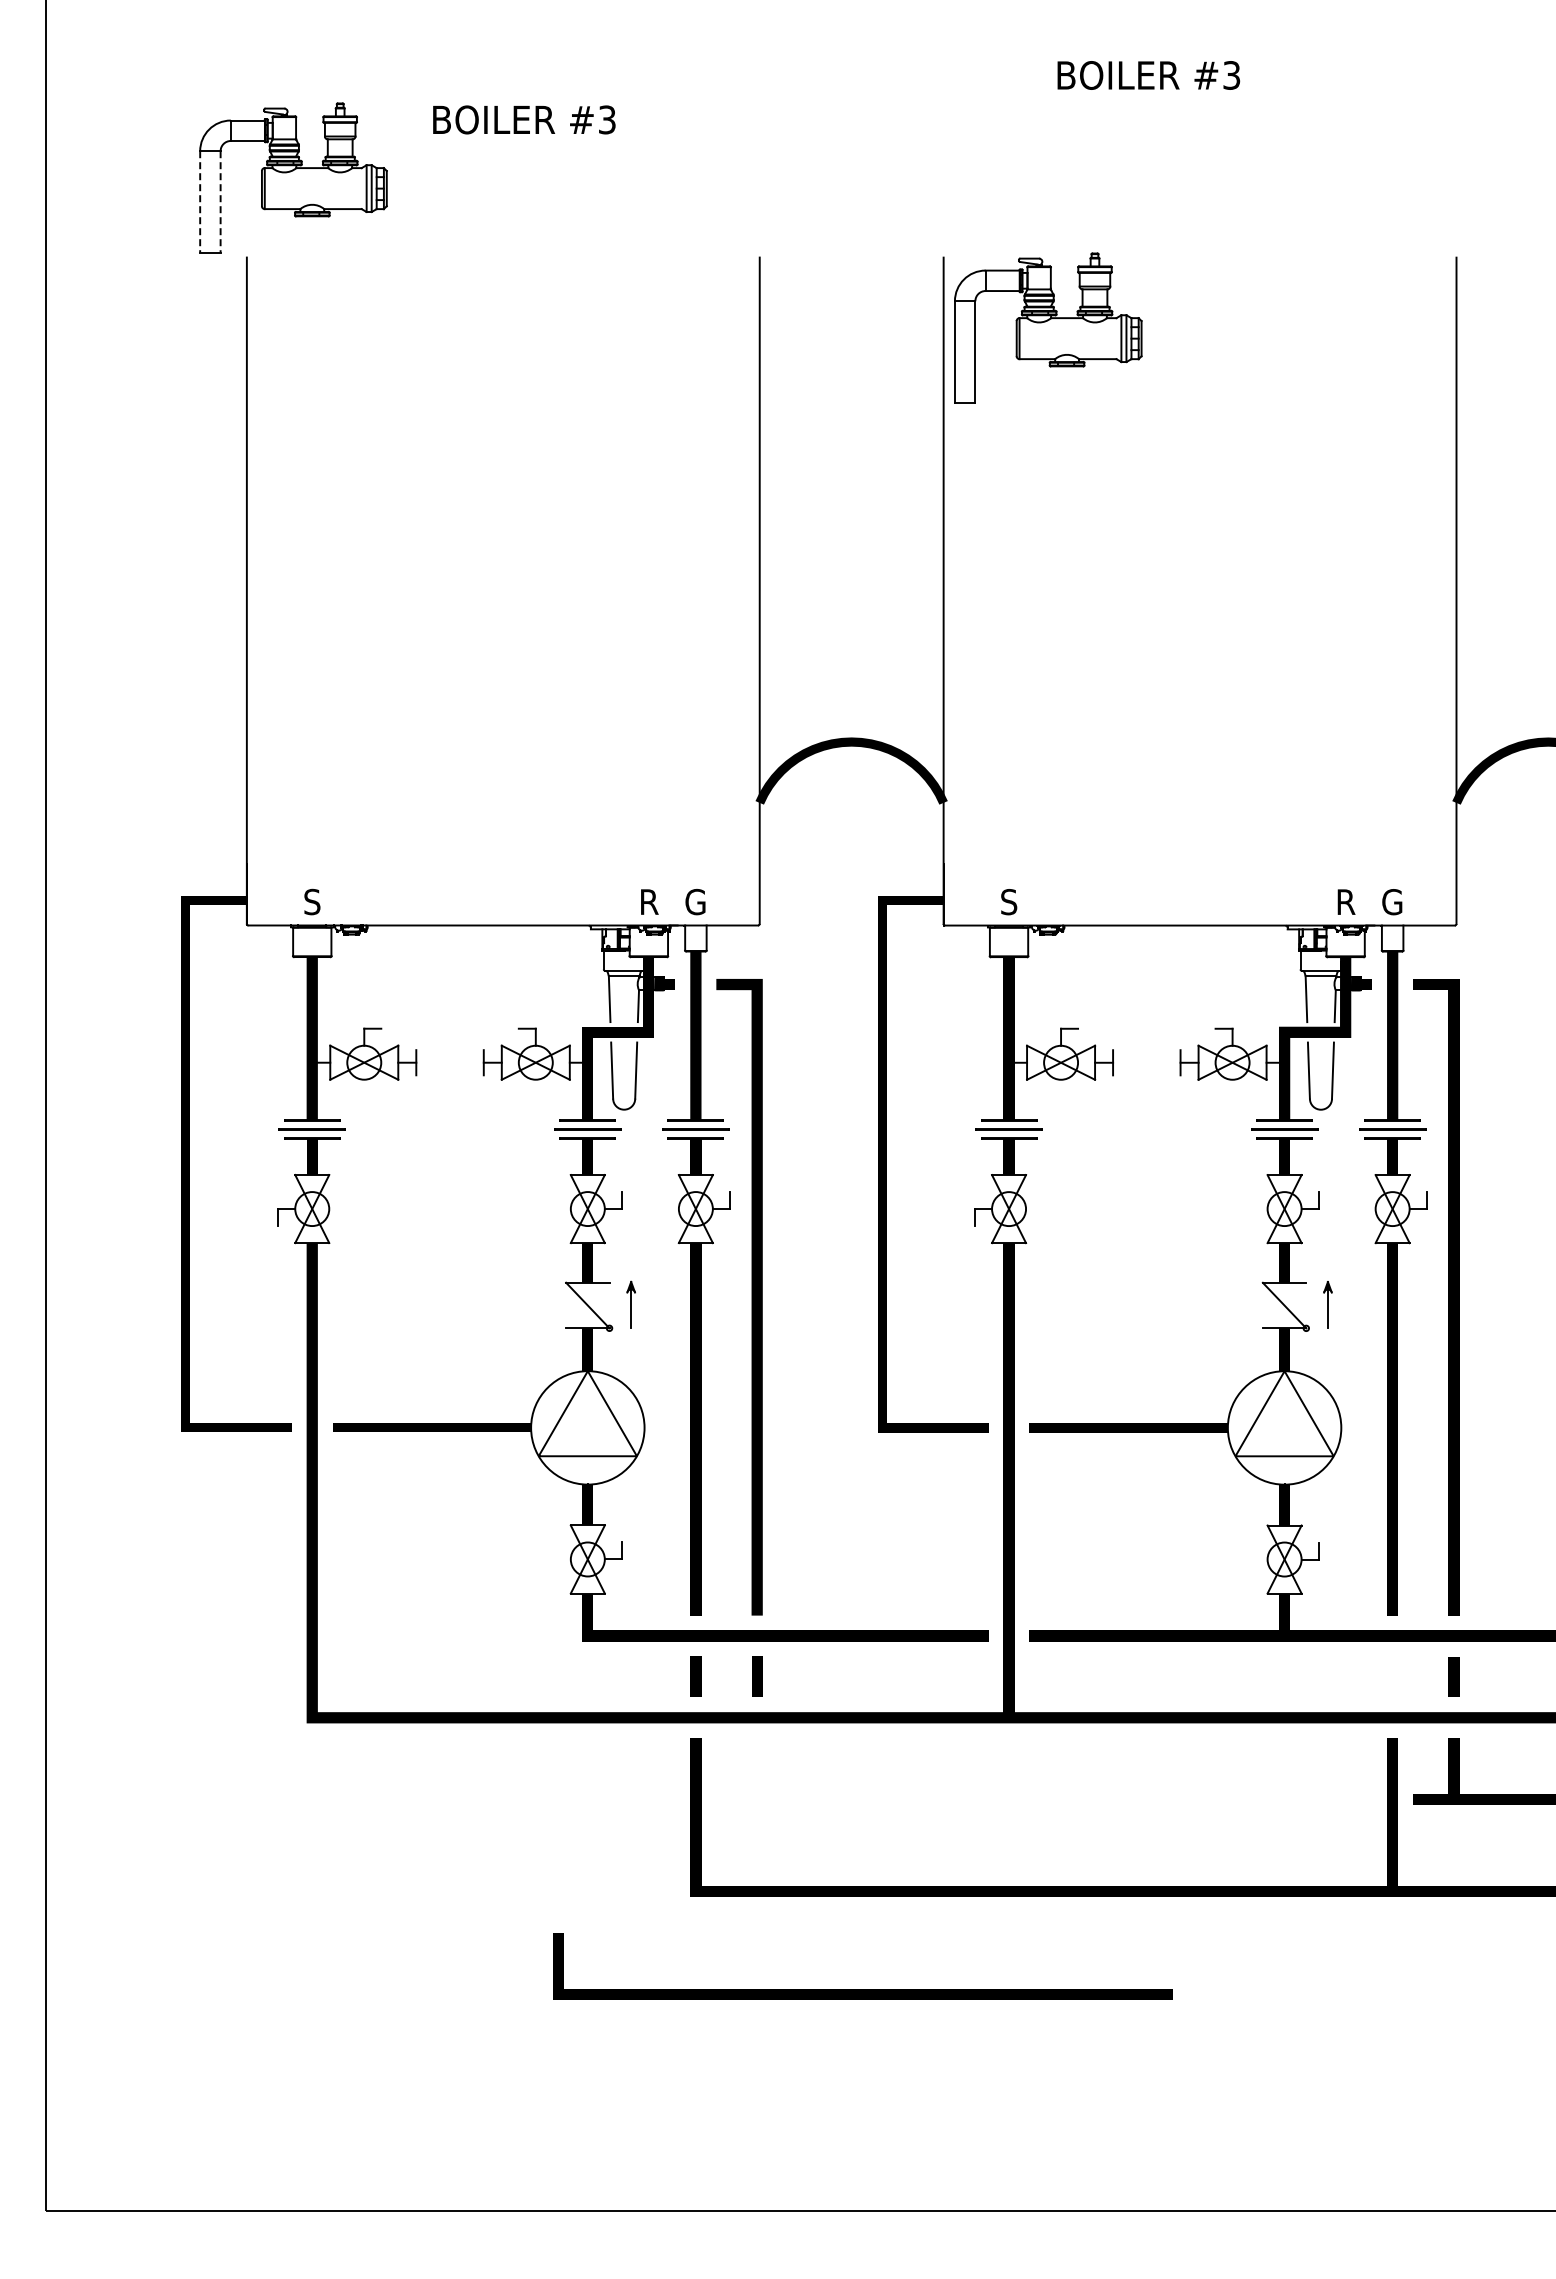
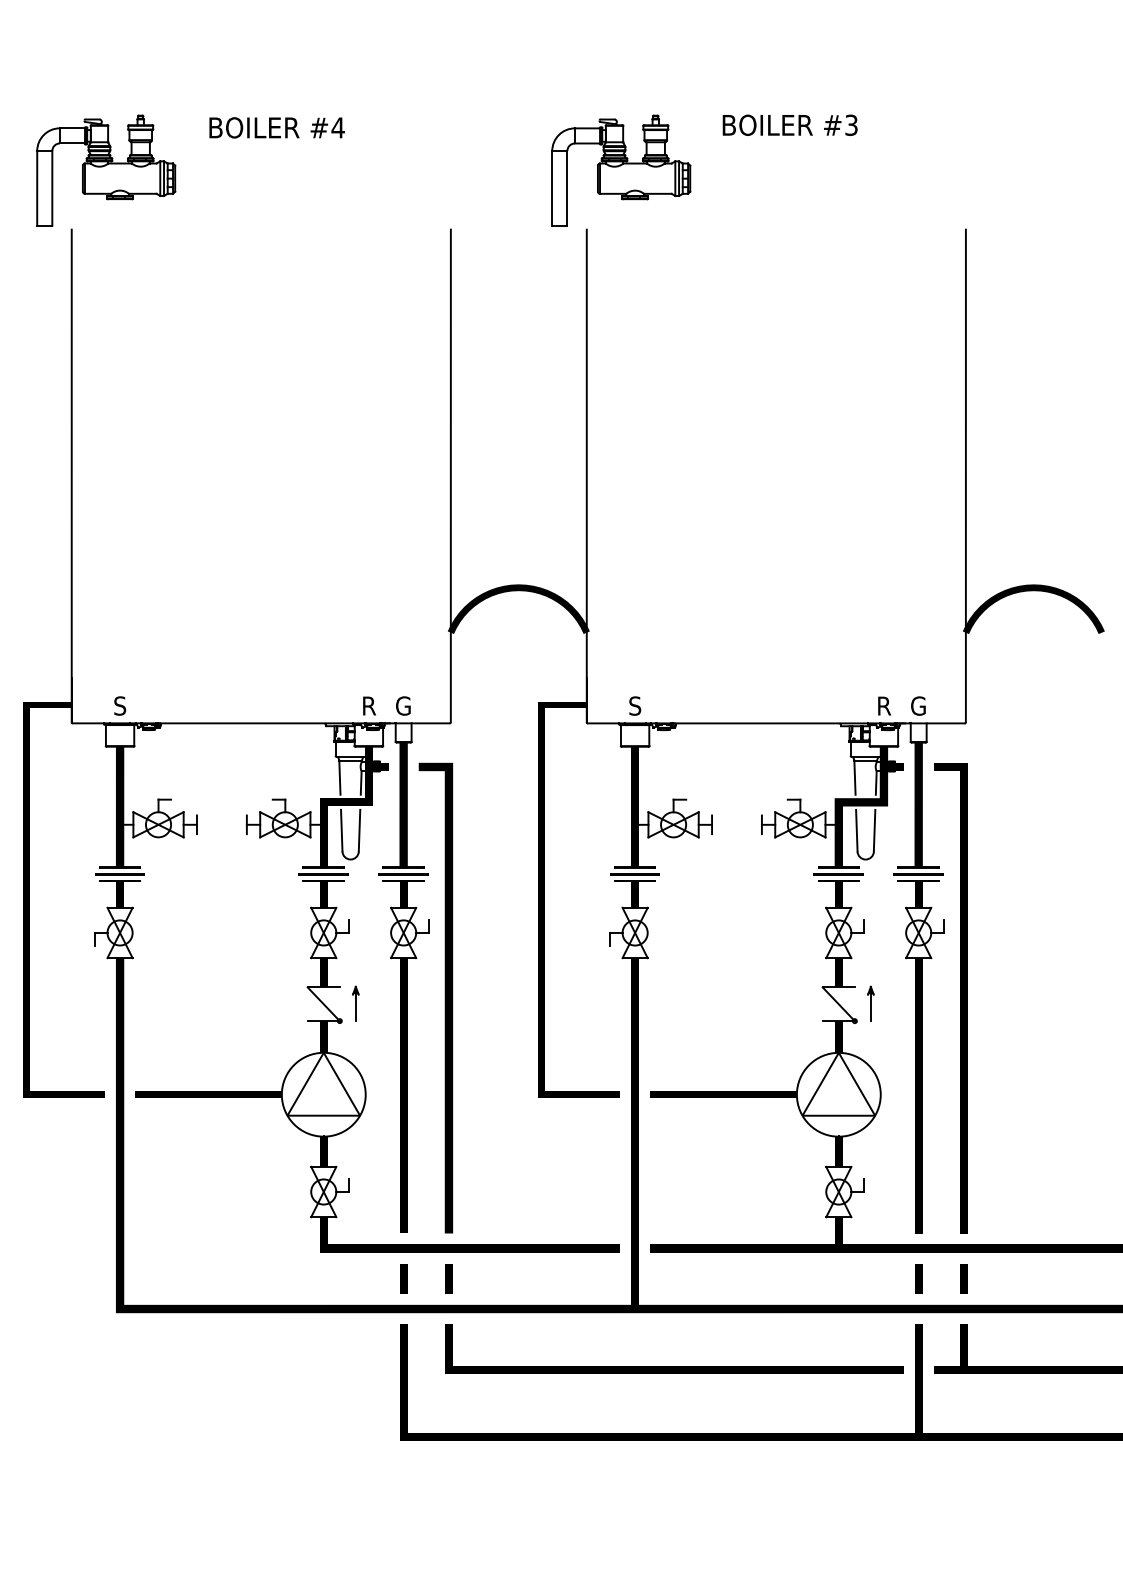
text: (1148, 75) -> (789, 125), moved
text: (607, 119) -> (338, 127), #3 -> #4
line: (200, 201) -> (37, 188), dashed -> solid
line: (220, 201) -> (52, 188), dashed -> solid
part: (1048, 327) -> (621, 170), moved
line: (1392, 1676) -> (918, 1278), added
line: (862, 1989) -> (673, 1365), moved

